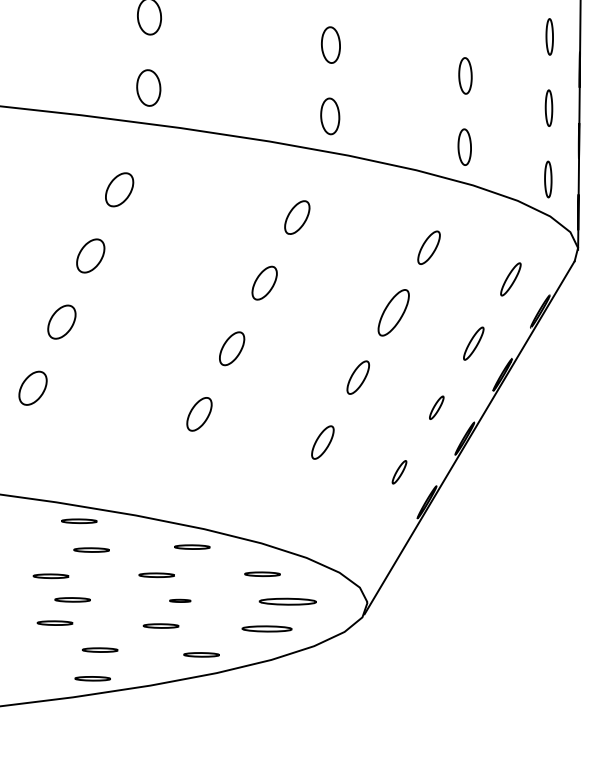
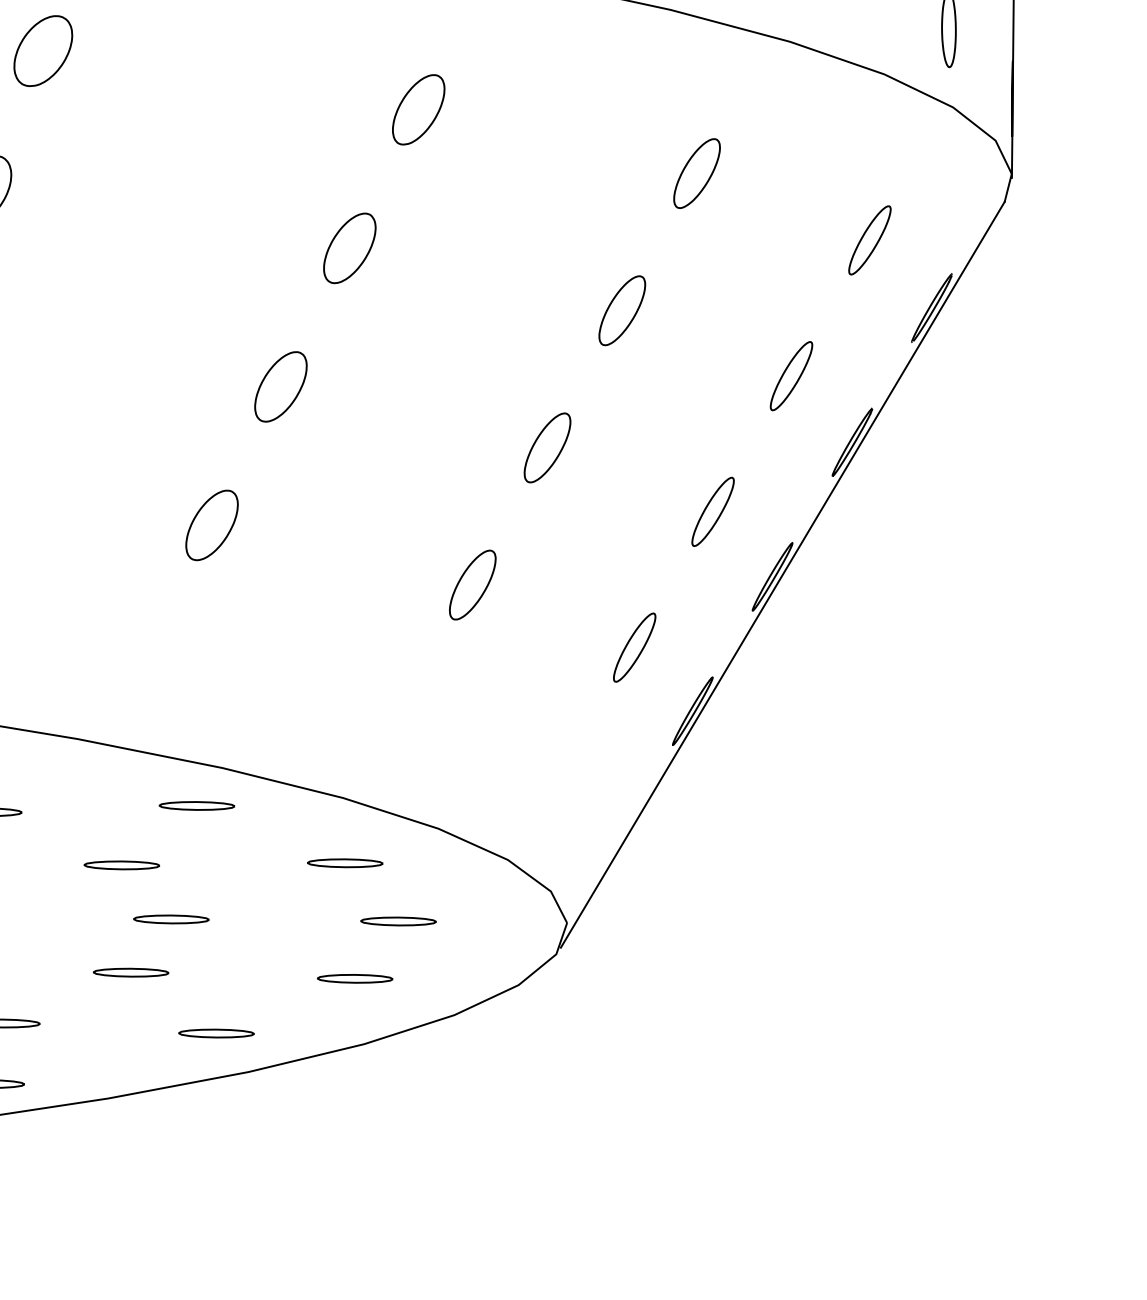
part: (393, 312) -> (621, 310), size x0.71
part: (436, 407) -> (712, 510), size x1.43
part: (399, 472) -> (634, 648), size x1.43
part: (180, 600) -> (171, 918), size x1.67
part: (287, 601) -> (397, 920), size x0.62
part: (267, 628) -> (355, 977), size x0.71

